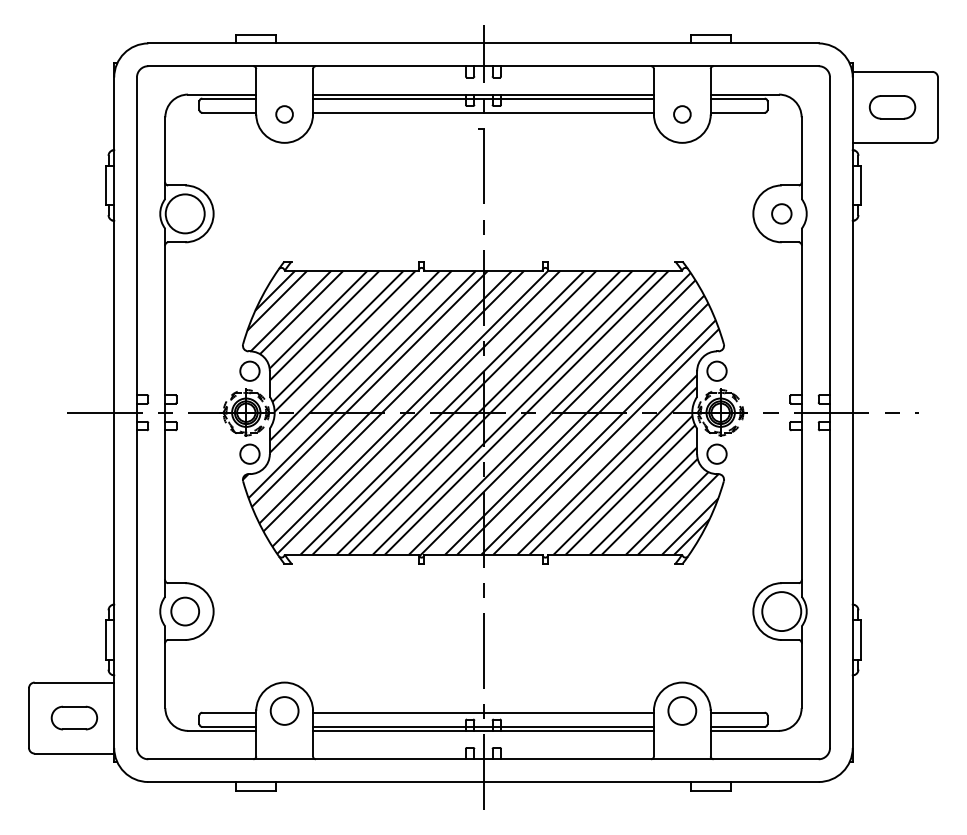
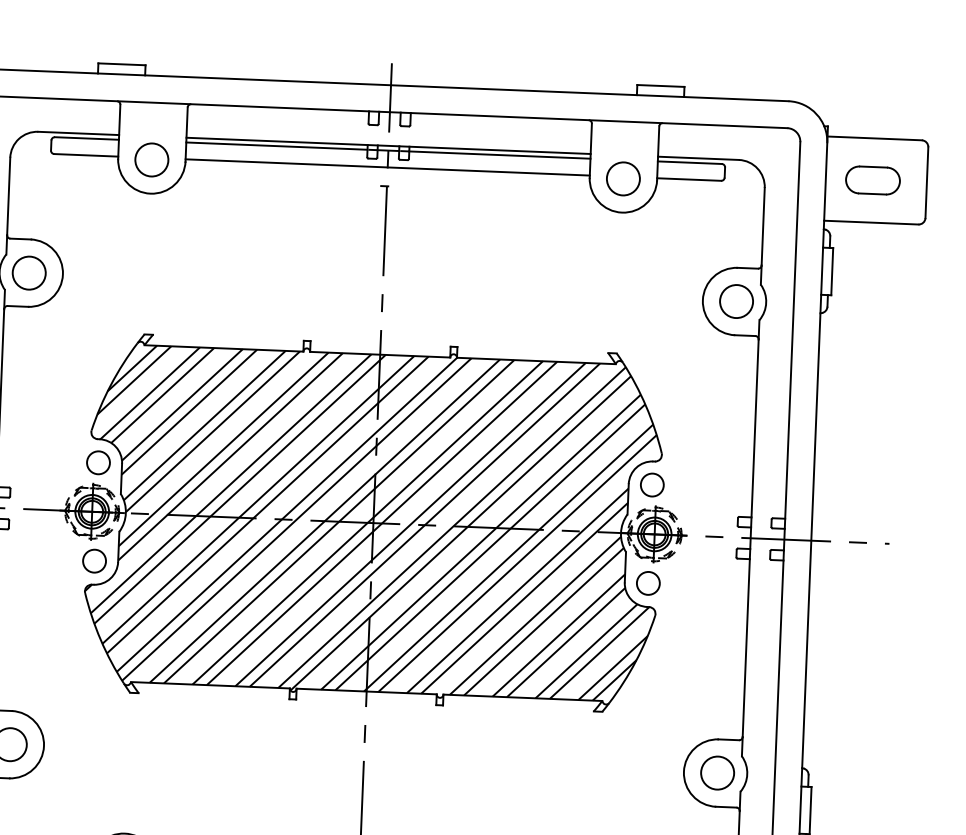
circle: (284, 114) -> (151, 160), size x1.67
circle: (682, 114) -> (623, 178), size x1.67
circle: (185, 213) -> (29, 272), size x0.71
circle: (781, 213) -> (736, 301), size x1.43
circle: (781, 611) -> (717, 772), size x0.71

